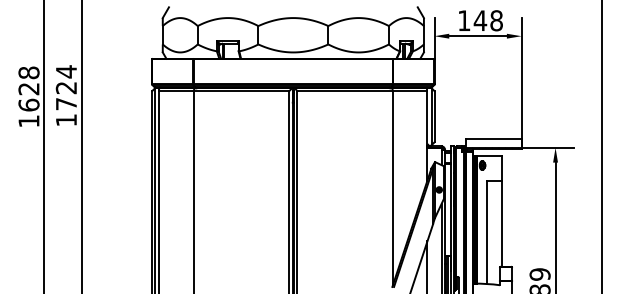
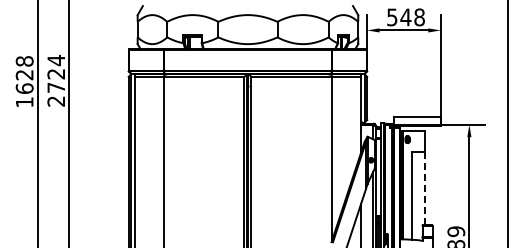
text: (464, 20) -> (392, 17), 148 -> 548
text: (65, 120) -> (55, 101), 1724 -> 2724
line: (502, 223) -> (424, 188), solid -> dashed

